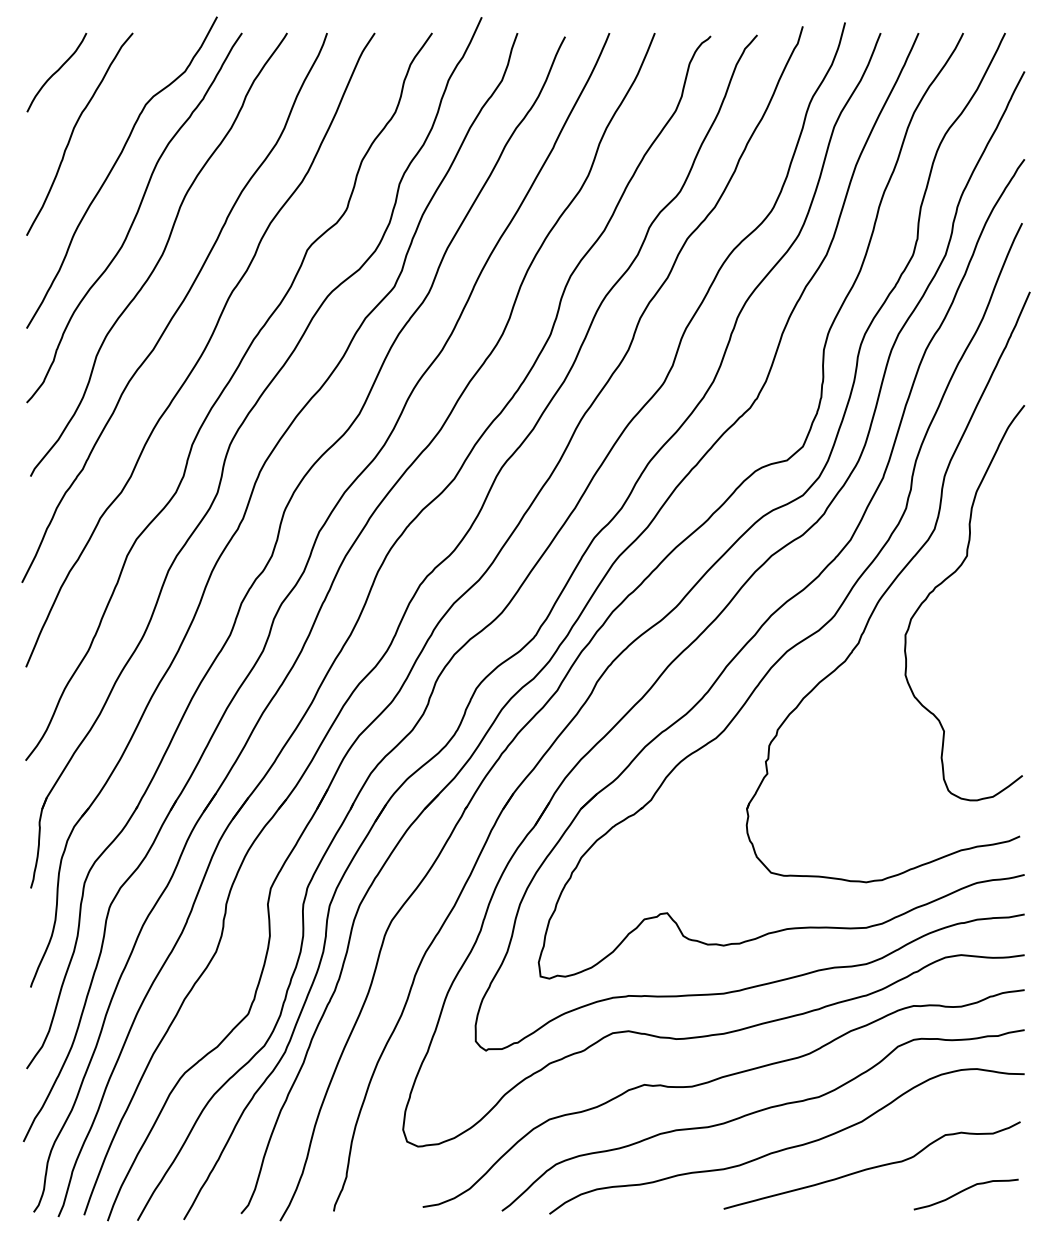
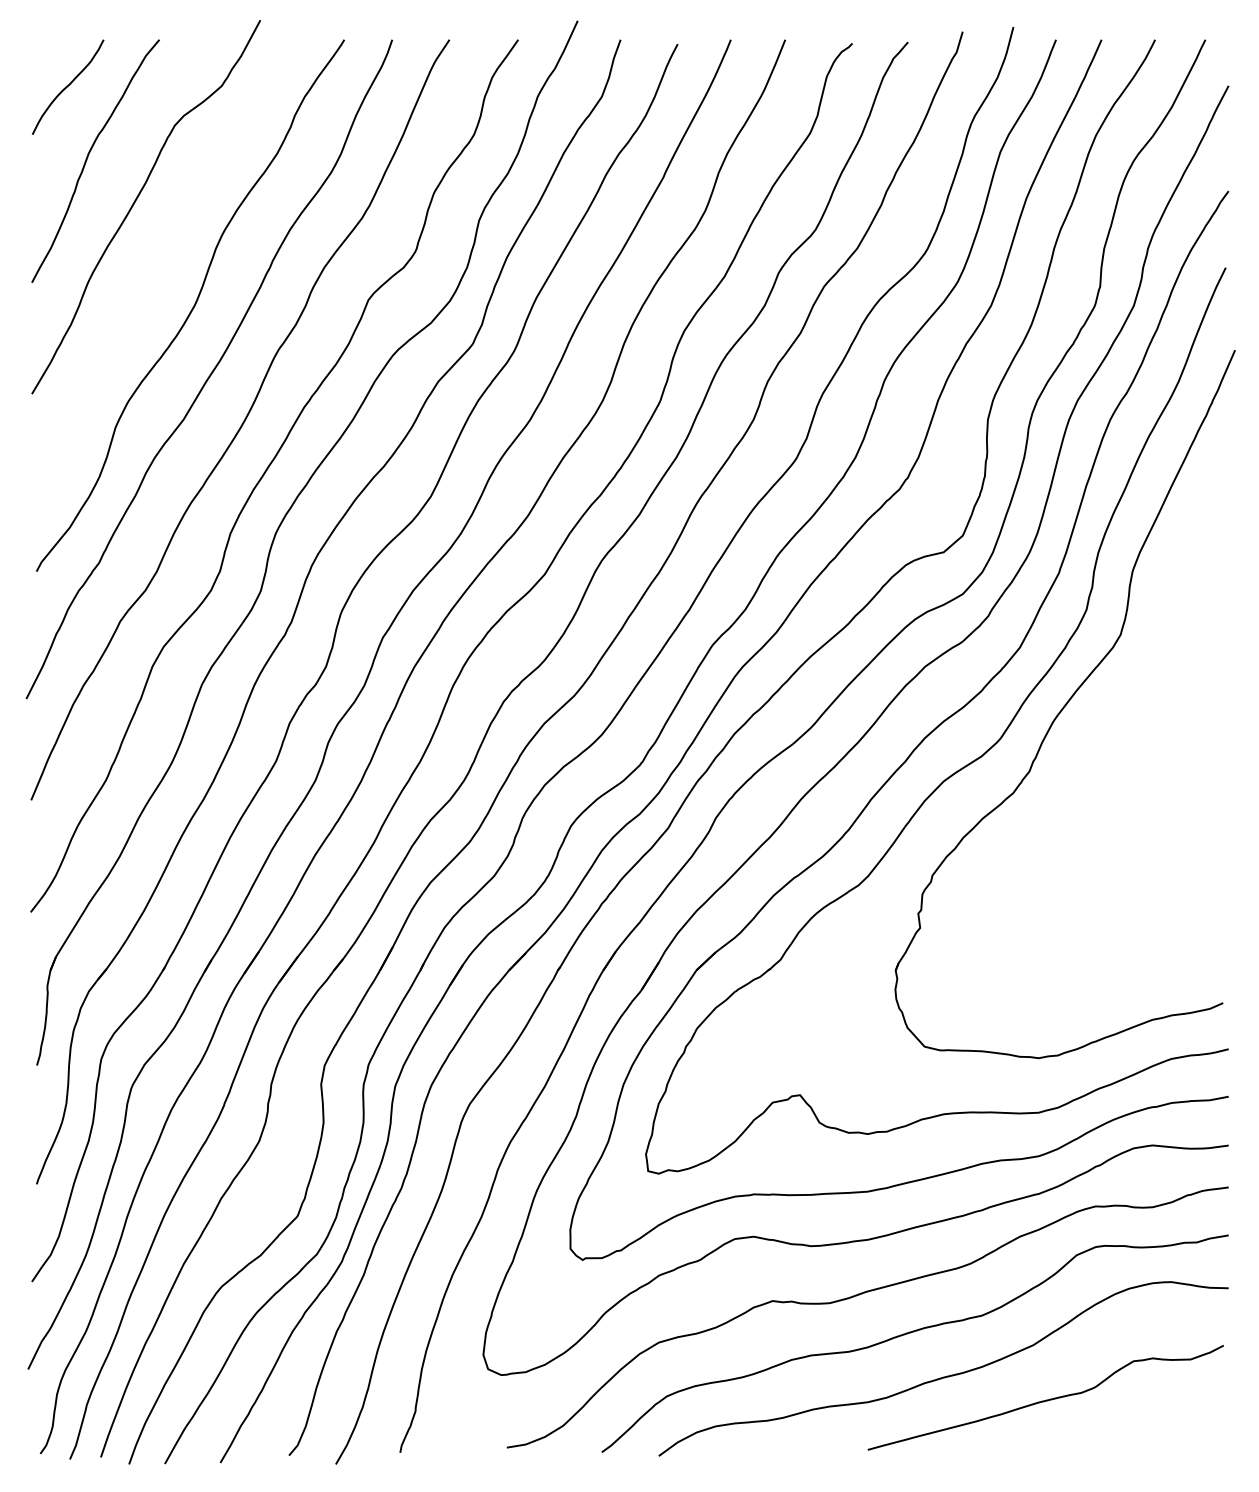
curve: (133, 217) -> (160, 261), removed
curve: (947, 579) -> (1136, 694), removed
curve: (964, 1191) -> (1156, 1428), removed

